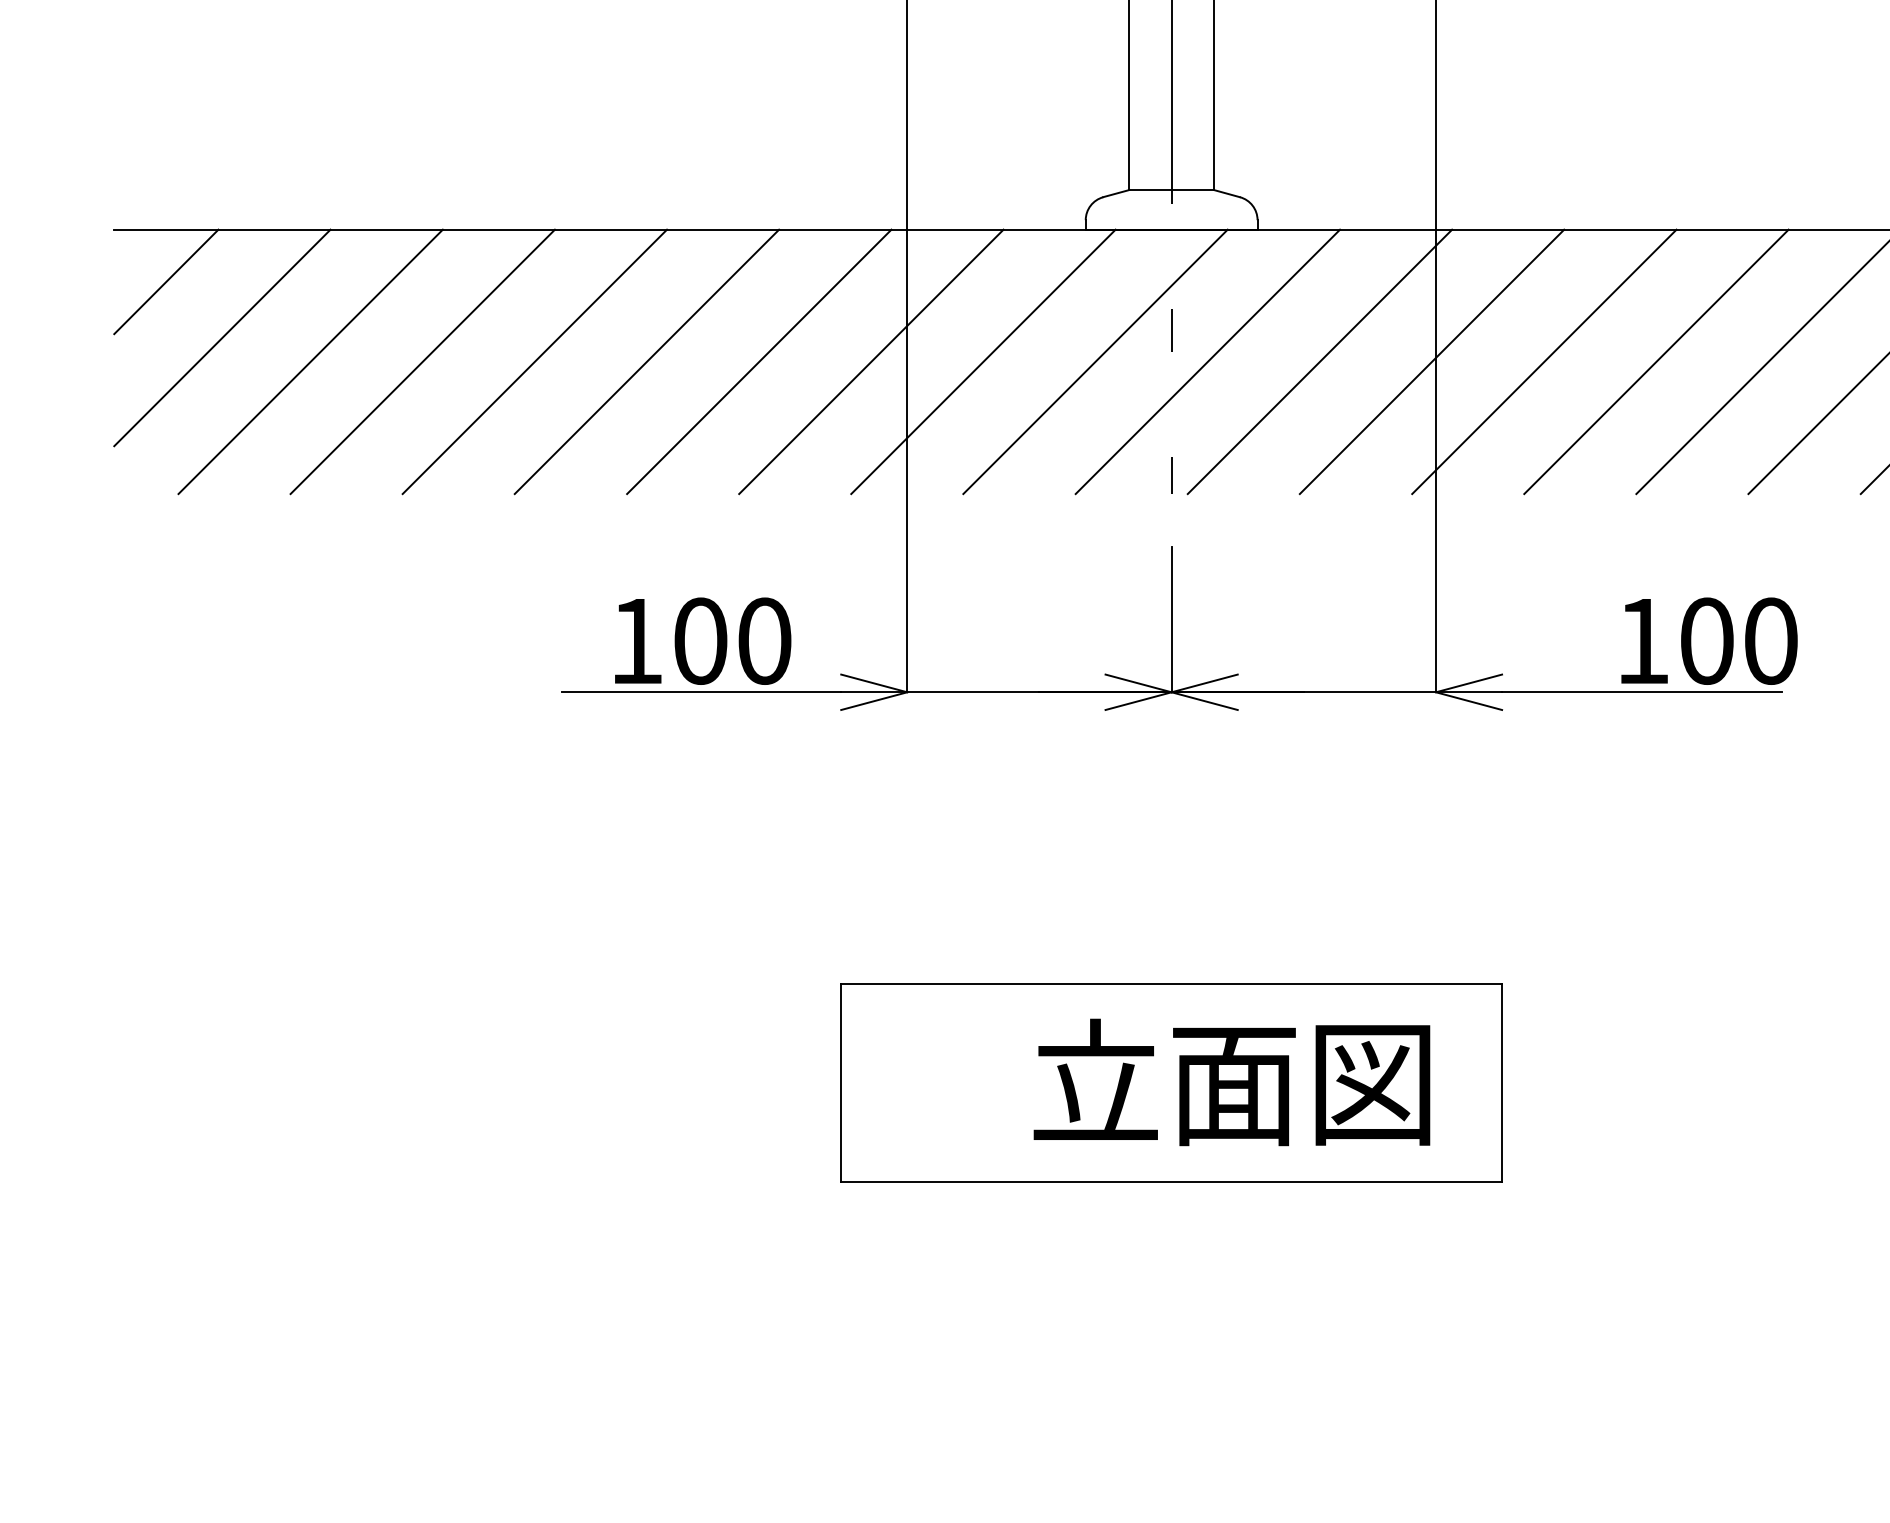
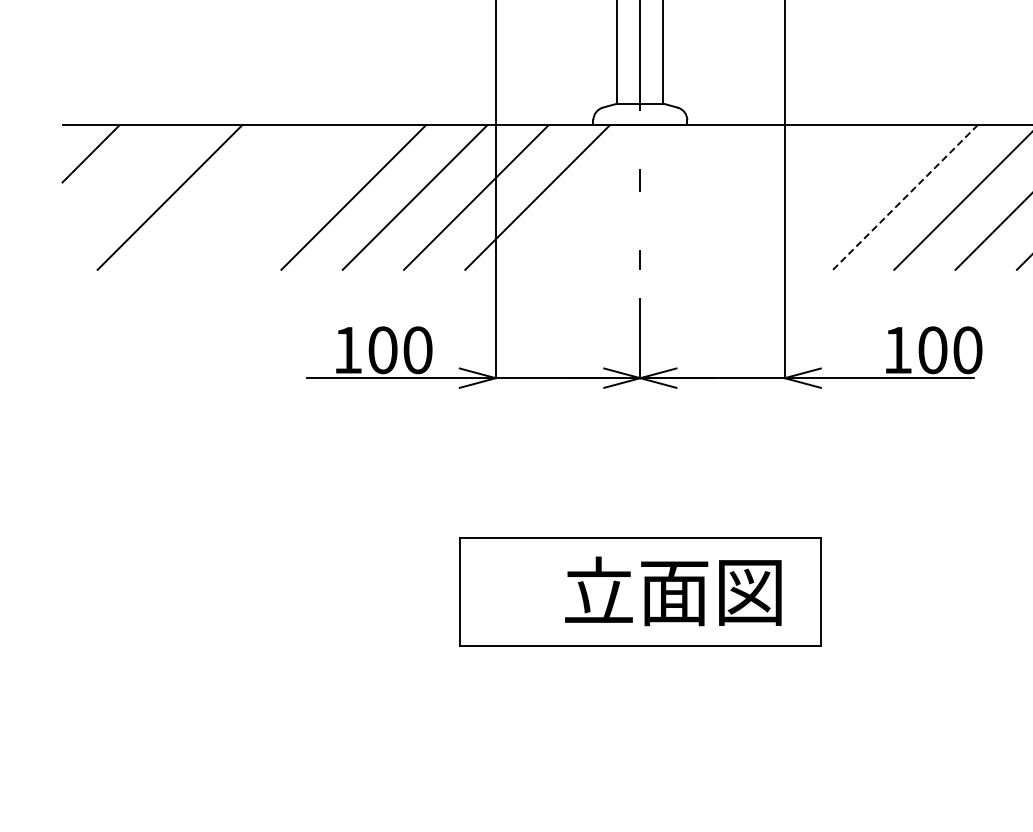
line: (222, 337) -> (121, 184), removed
line: (421, 361) -> (230, 197), removed
line: (535, 361) -> (292, 197), removed
line: (1095, 361) -> (598, 197), removed
line: (1206, 361) -> (659, 197), removed
line: (1320, 361) -> (721, 197), removed
line: (1431, 361) -> (782, 197), removed
line: (1543, 361) -> (843, 197), removed
line: (1656, 361) -> (905, 197), solid -> dashed

